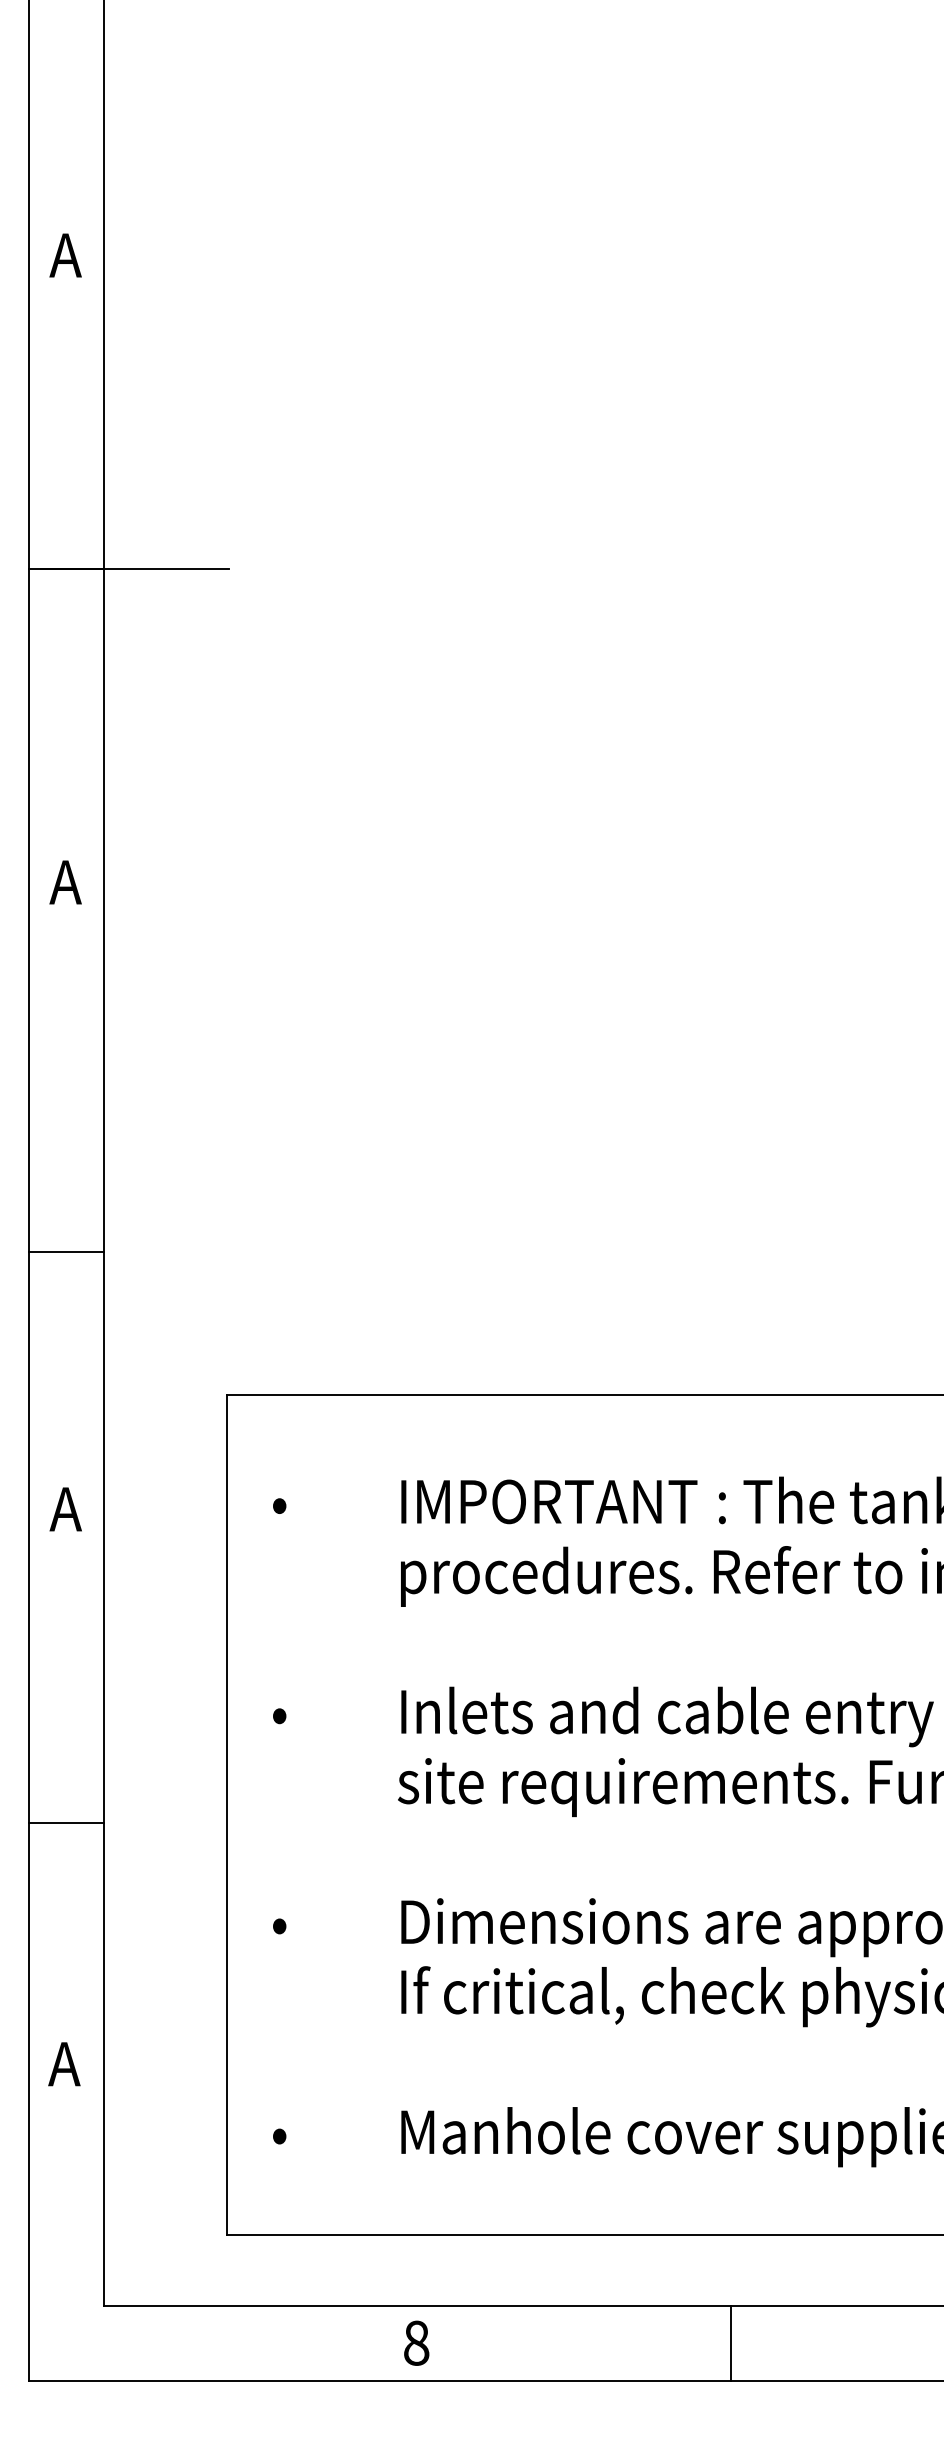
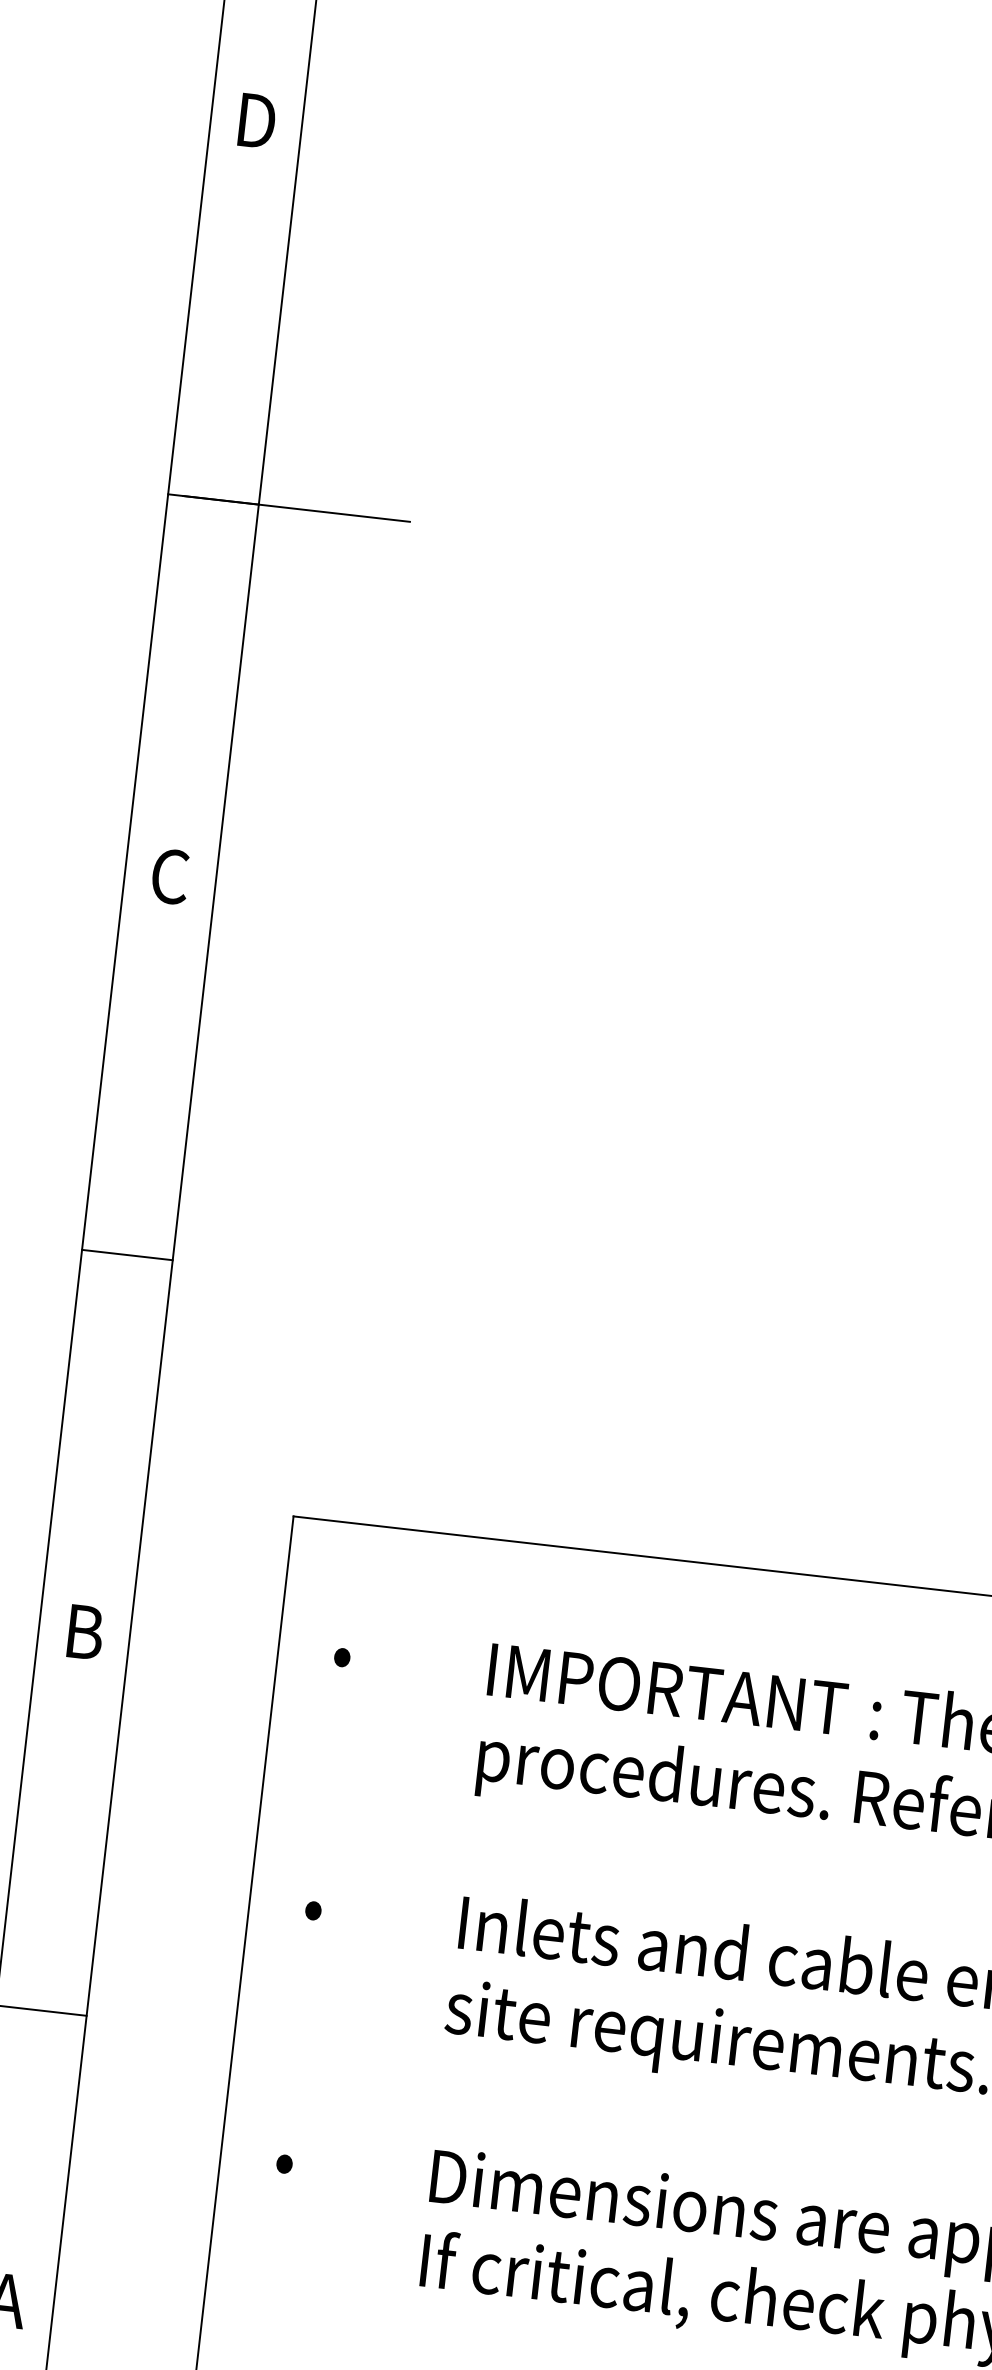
text: (65, 255) -> (255, 120), A -> D
text: (65, 882) -> (169, 876), A -> C
line: (65, 1252) -> (126, 1255), moved
text: (65, 1509) -> (83, 1632), A -> B

